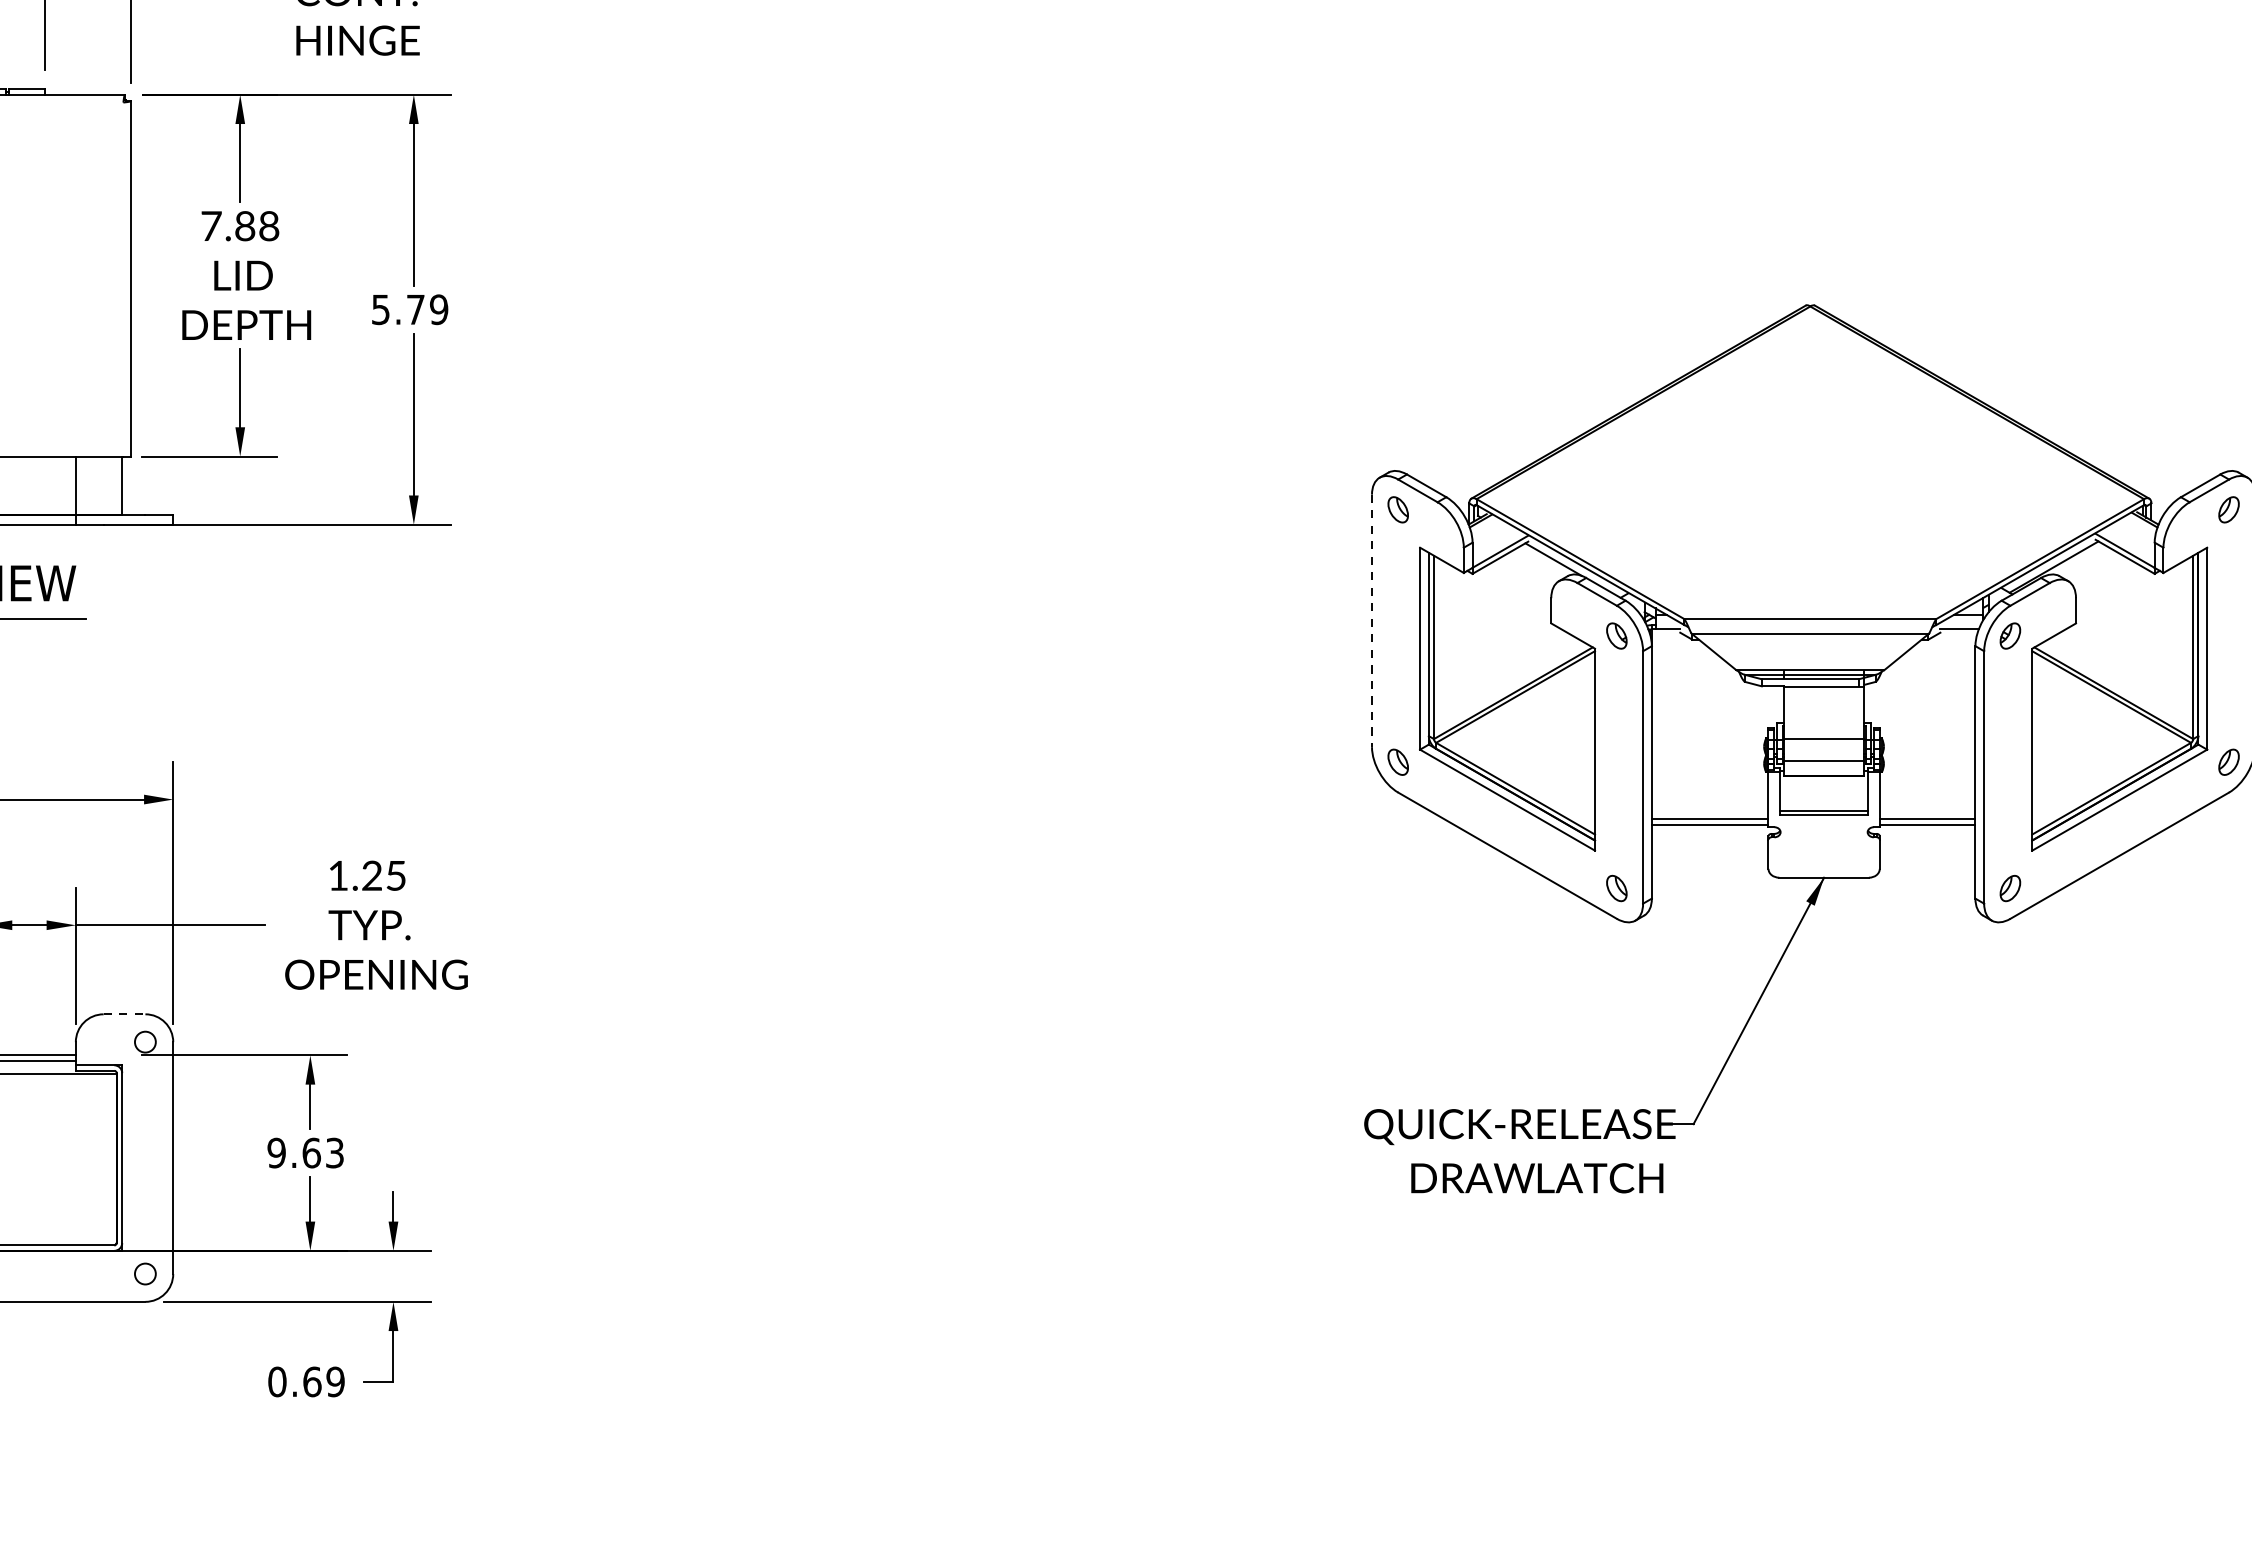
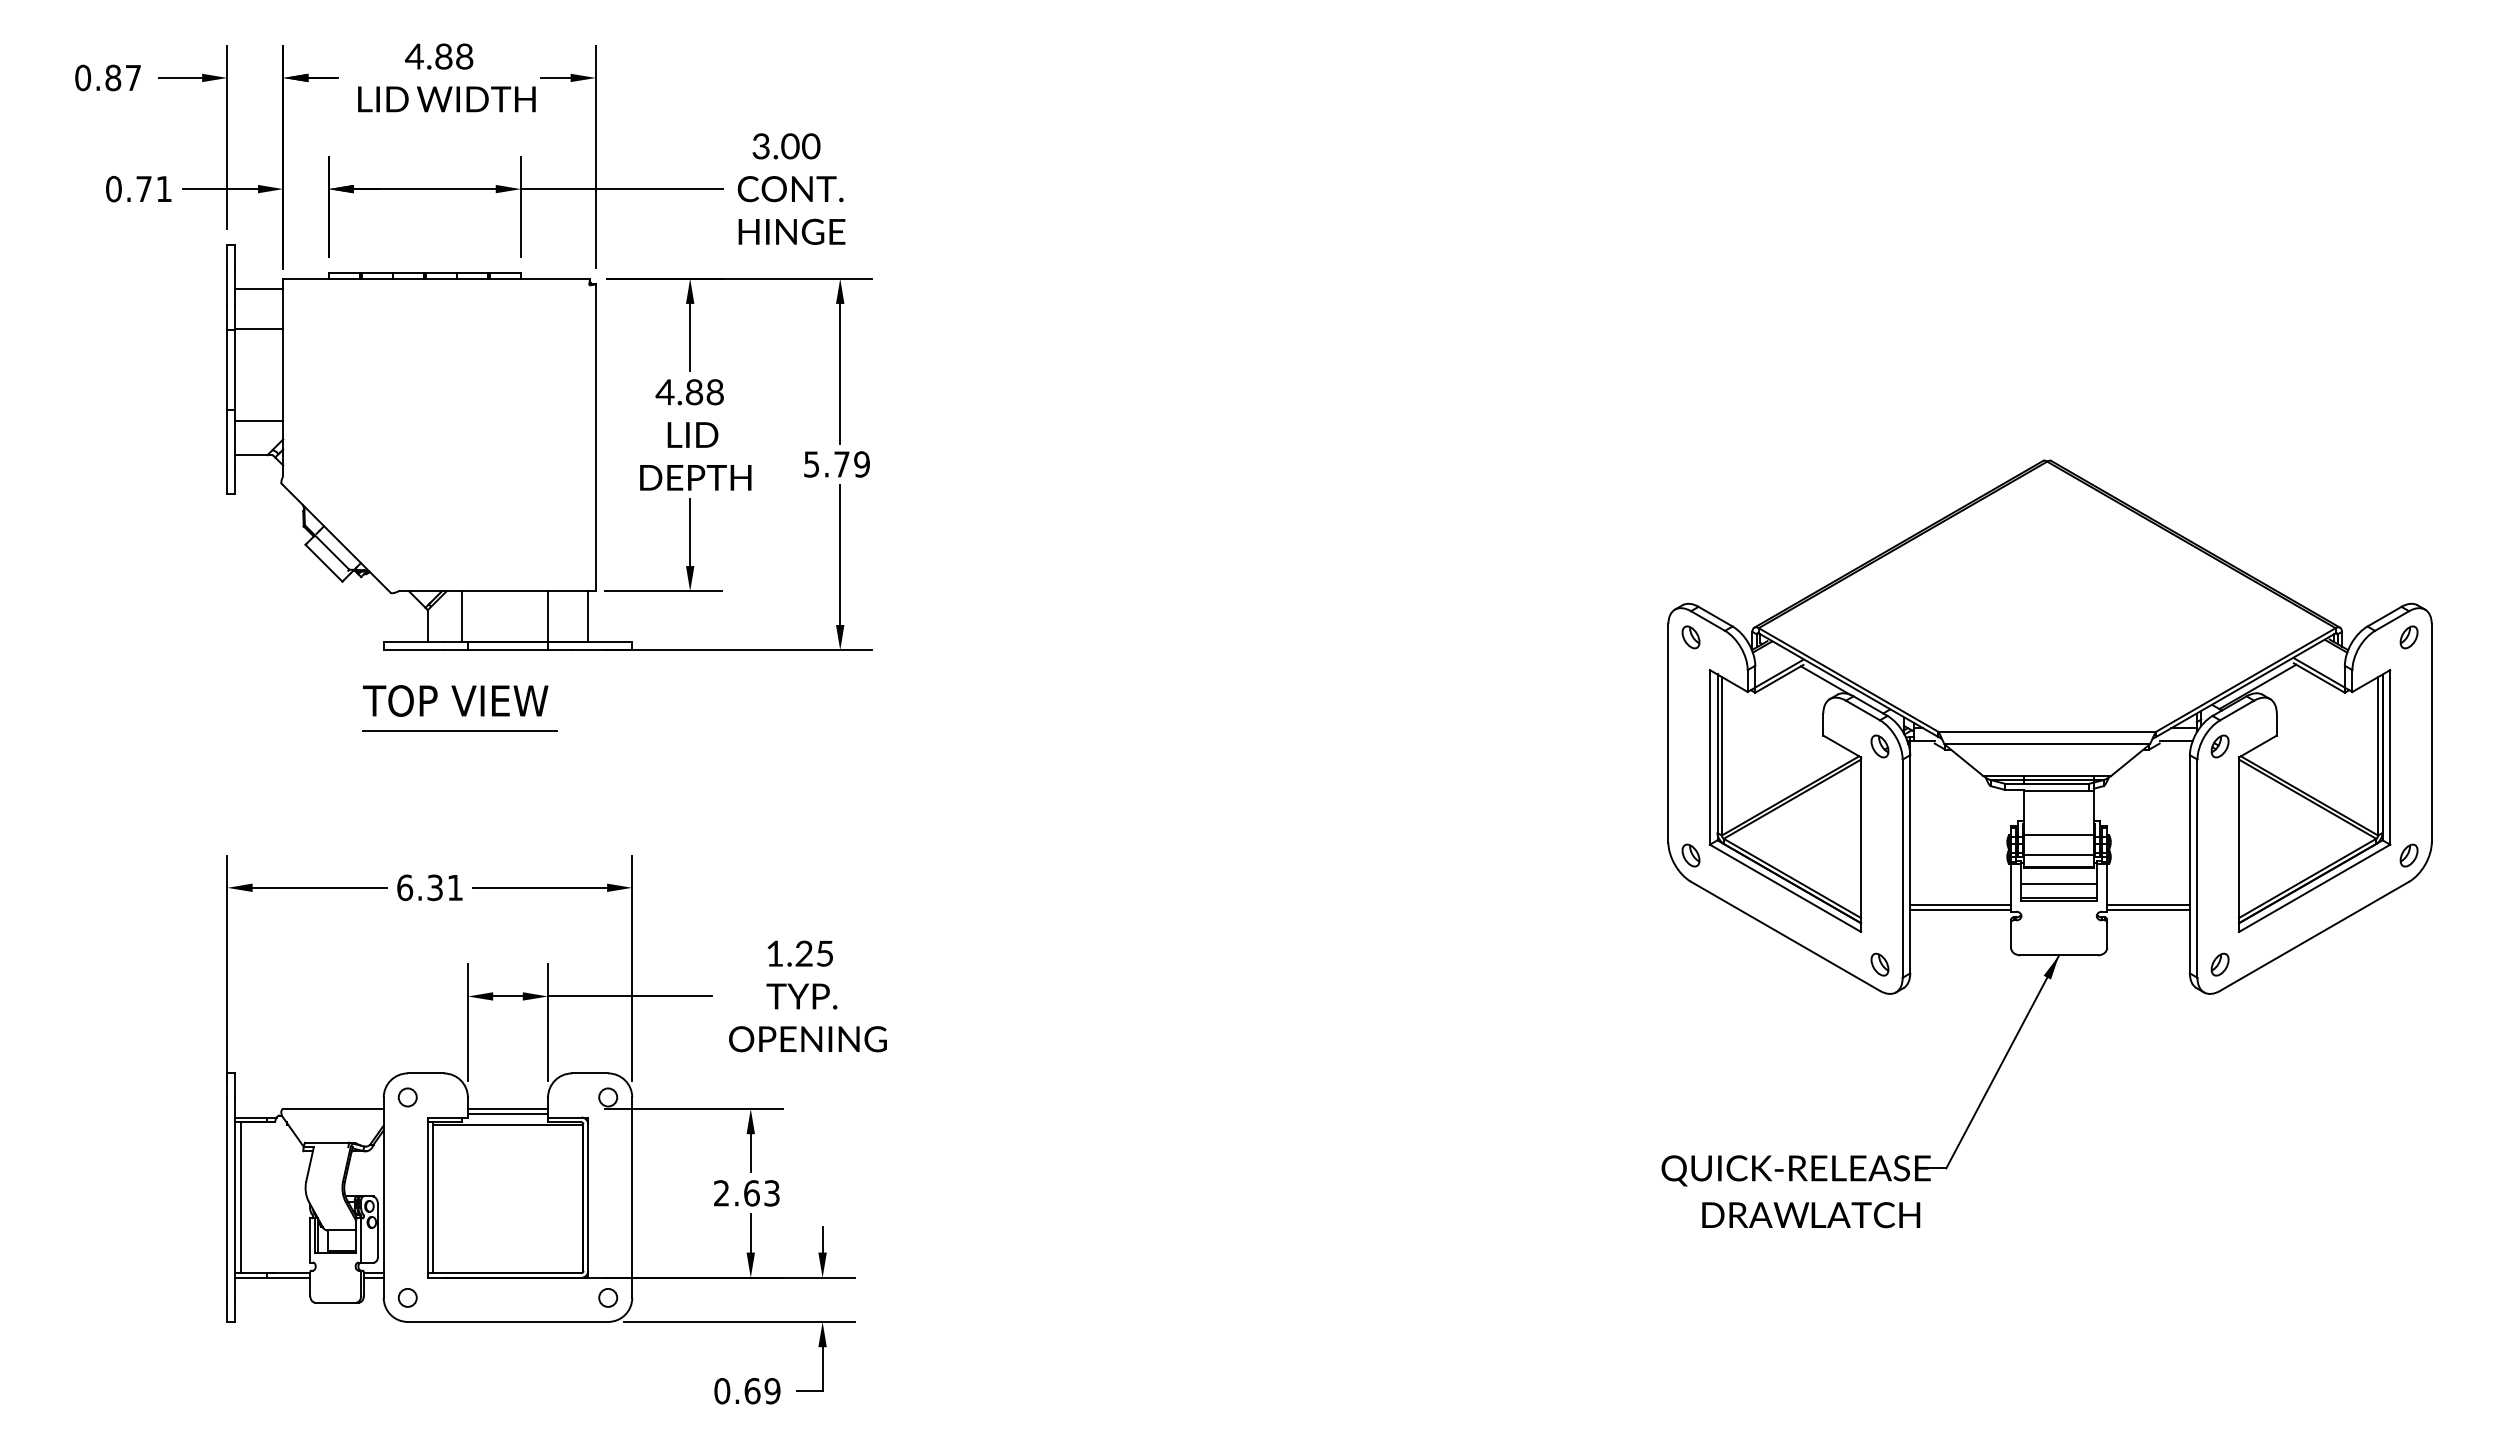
text: (210, 225) -> (664, 391), 7.88 -> 4.88
line: (1372, 621) -> (1668, 733), dashed -> solid
line: (1823, 795) -> (2058, 884), added
line: (124, 1014) -> (590, 1073), dashed -> solid
text: (276, 1153) -> (721, 1193), 9.63 -> 2.63

